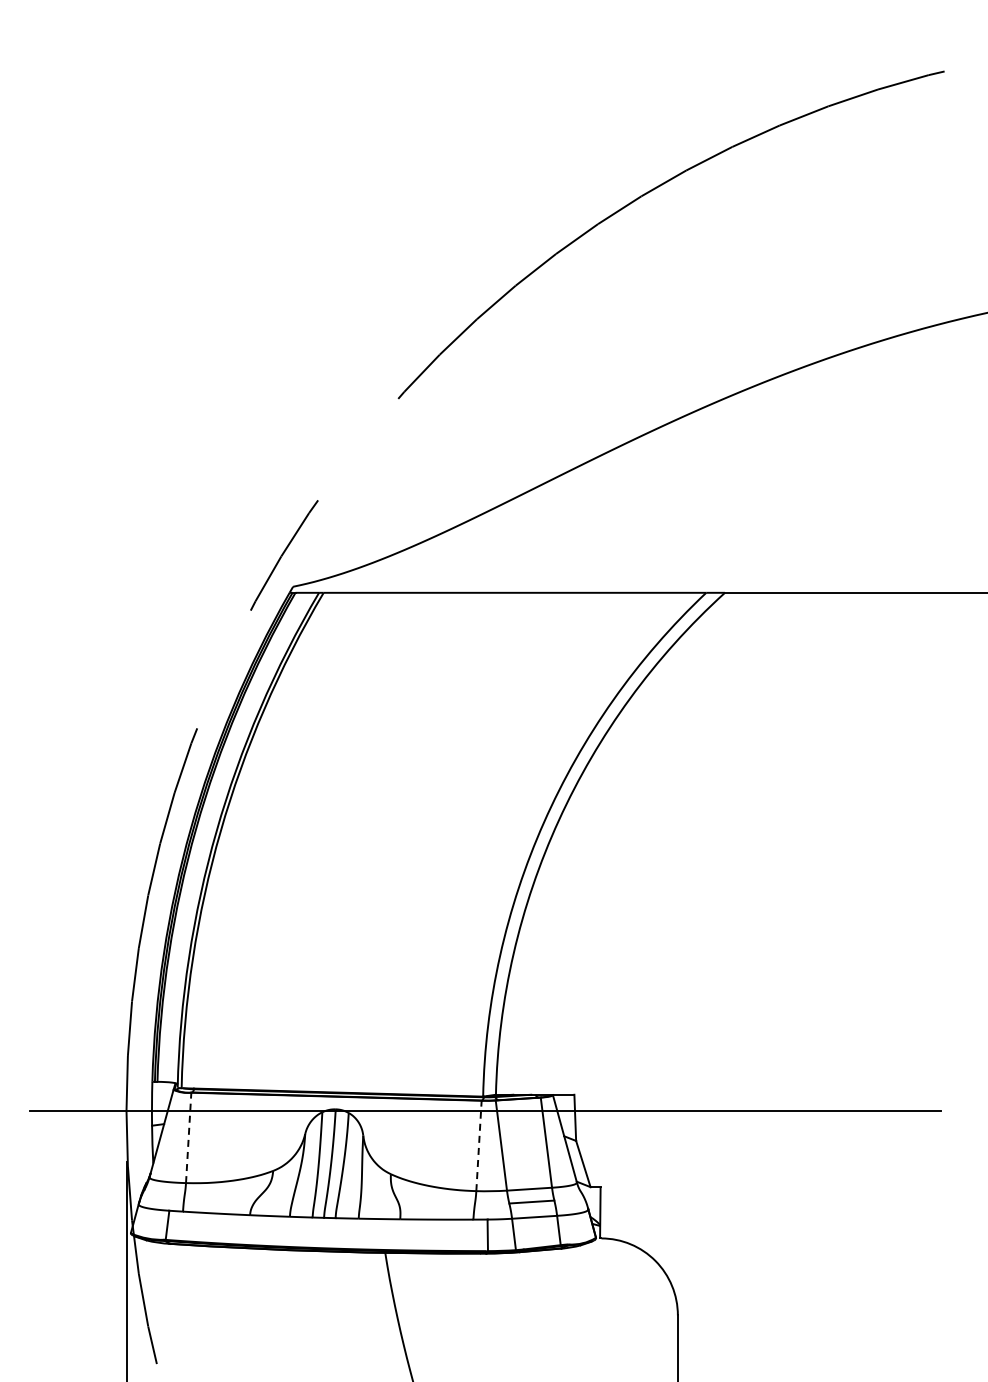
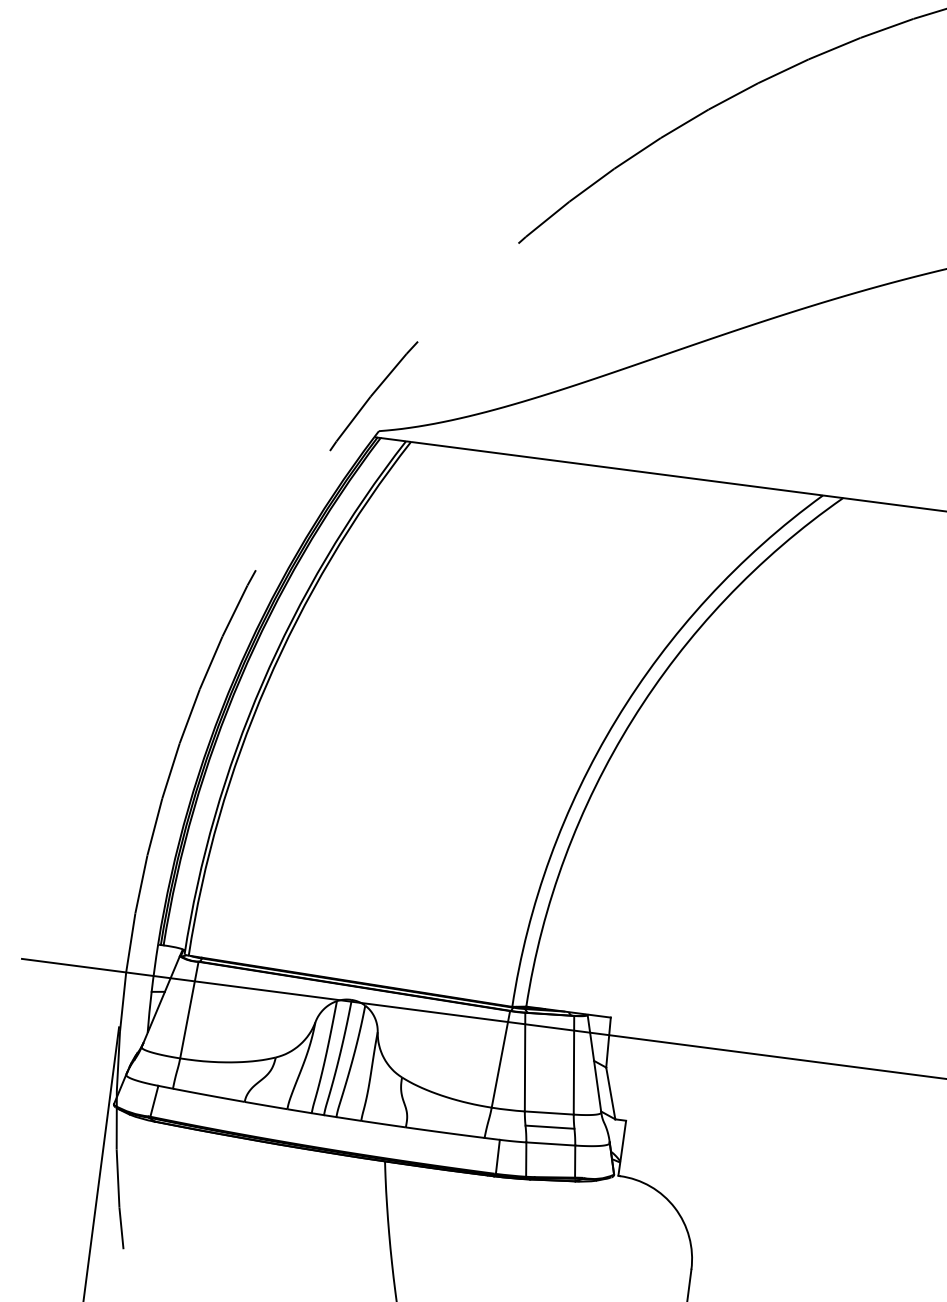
line: (188, 1137) -> (189, 1009), dashed -> solid
line: (479, 1145) -> (501, 1058), dashed -> solid

